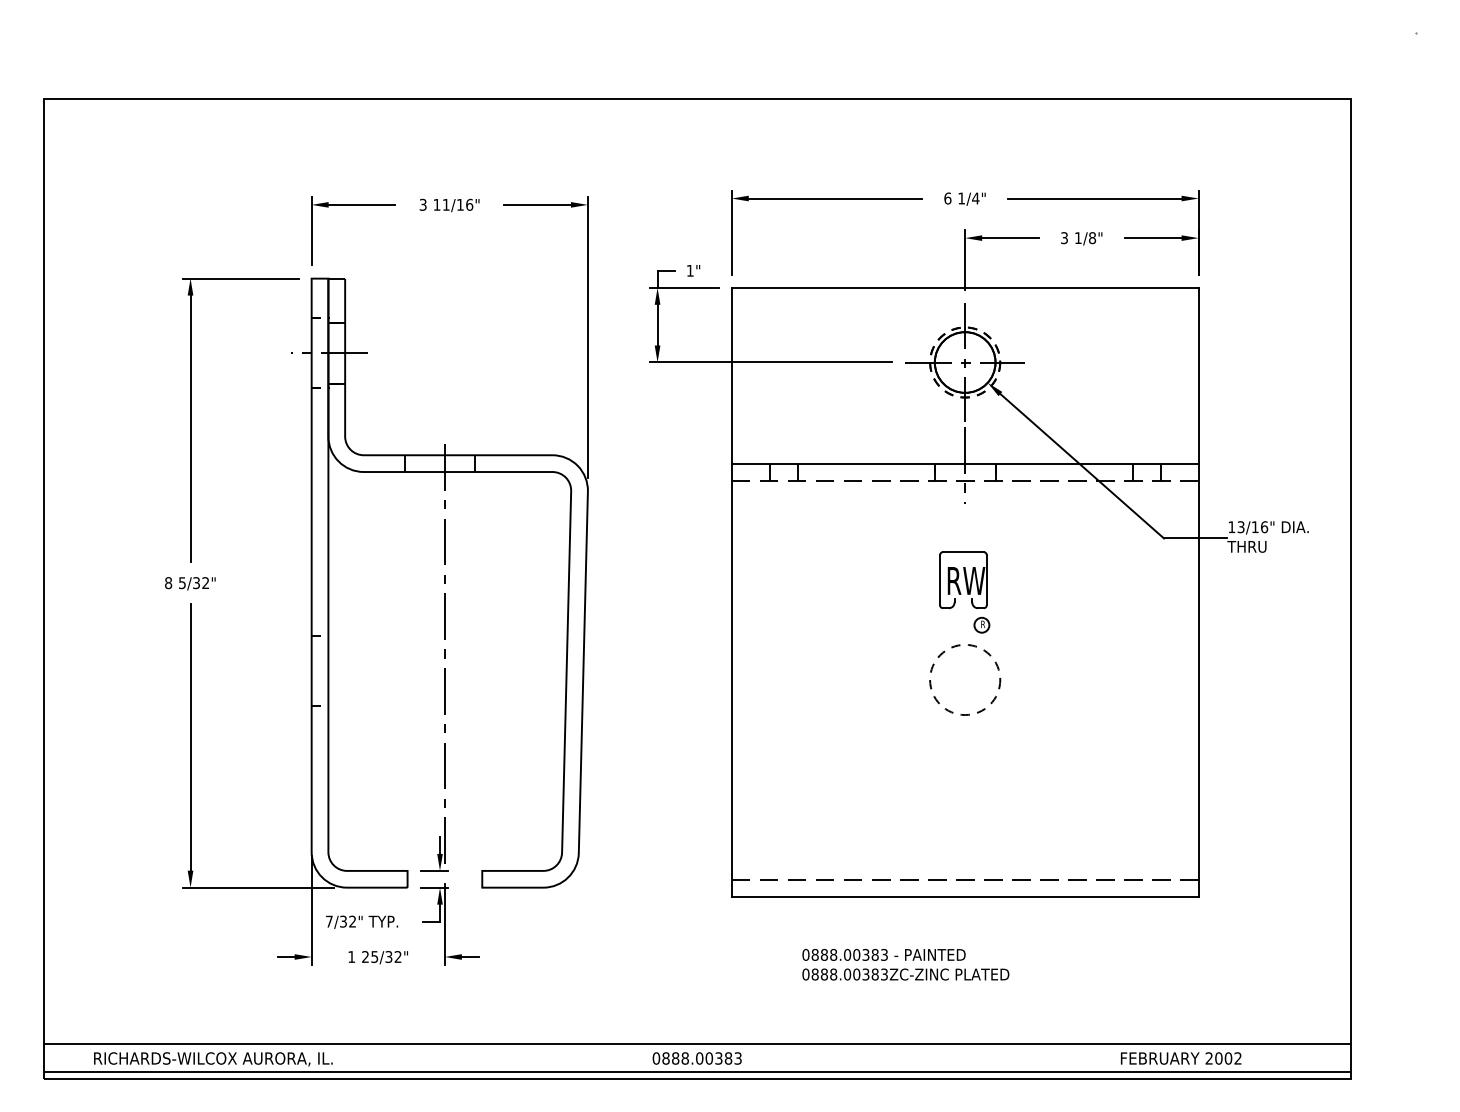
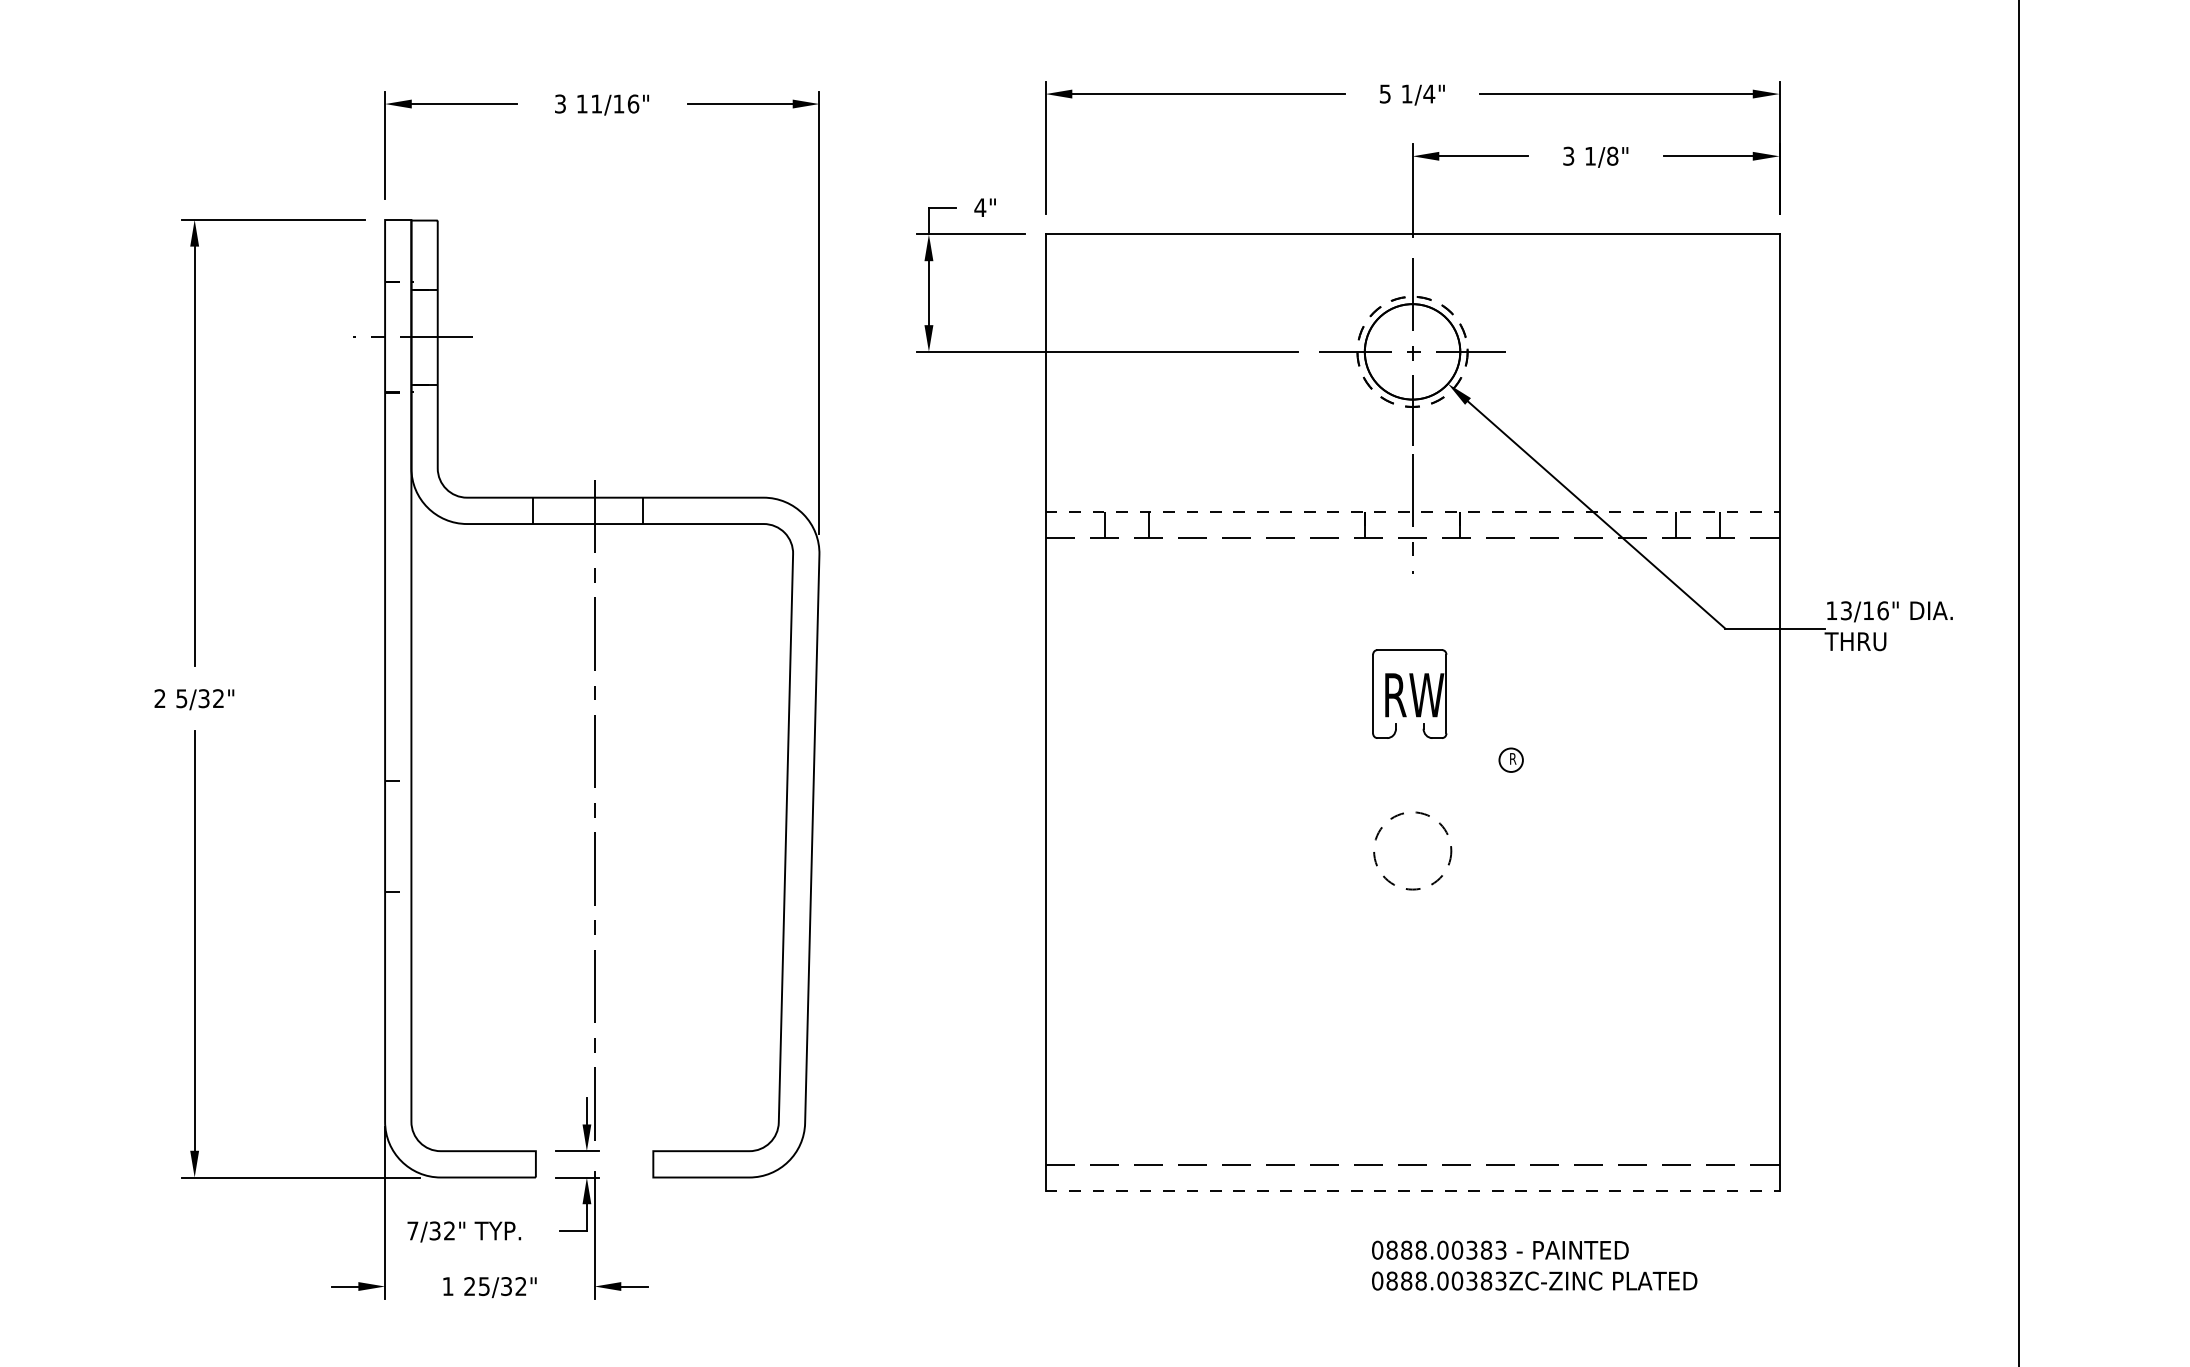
text: (947, 198) -> (1384, 94), 6 -> 5
text: (690, 270) -> (980, 207), 1" -> 4"
line: (965, 464) -> (1413, 512), solid -> dashed
text: (168, 583) -> (160, 699), 8 -> 2
part: (981, 624) -> (1510, 759), moved
circle: (965, 679) -> (1413, 850), size x0.7
line: (965, 896) -> (1413, 1191), solid -> dashed
text: (905, 964) -> (1534, 1265), moved

